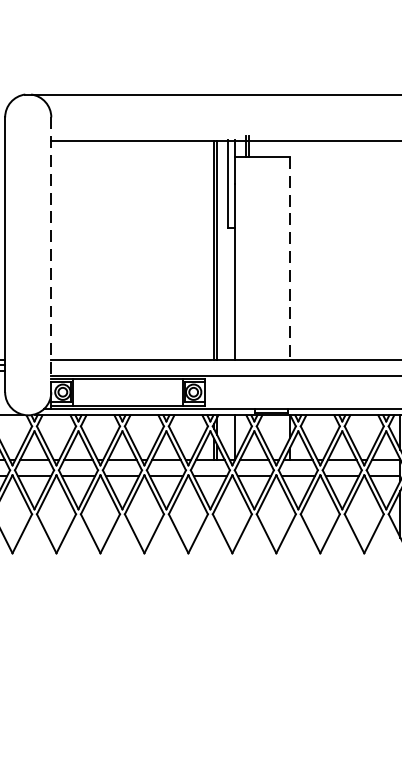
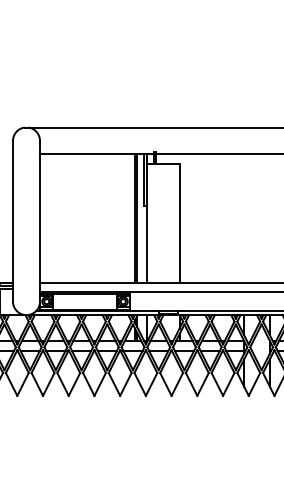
line: (52, 255) -> (40, 221), dashed -> solid
line: (289, 260) -> (179, 224), dashed -> solid

